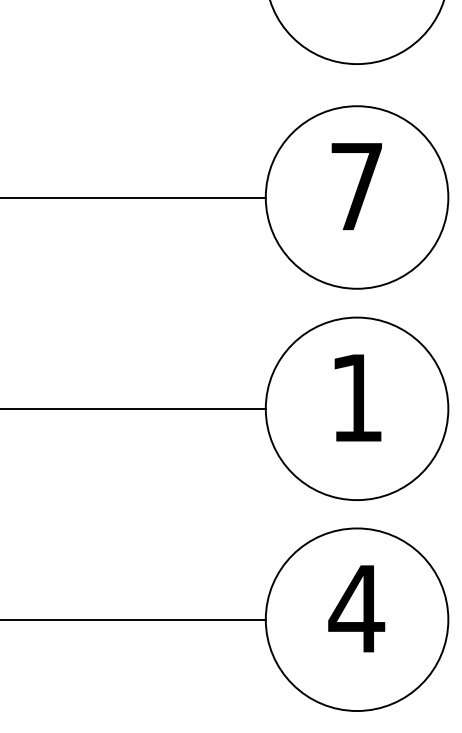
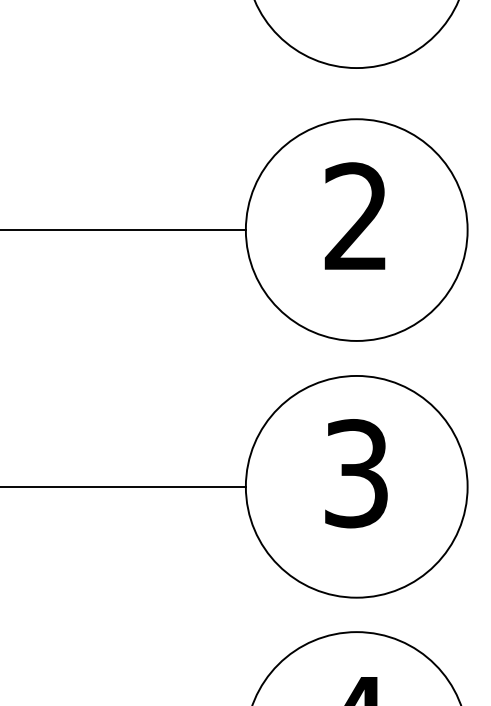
text: (355, 185) -> (354, 215), 7 -> 2
text: (356, 398) -> (356, 474), 1 -> 3

